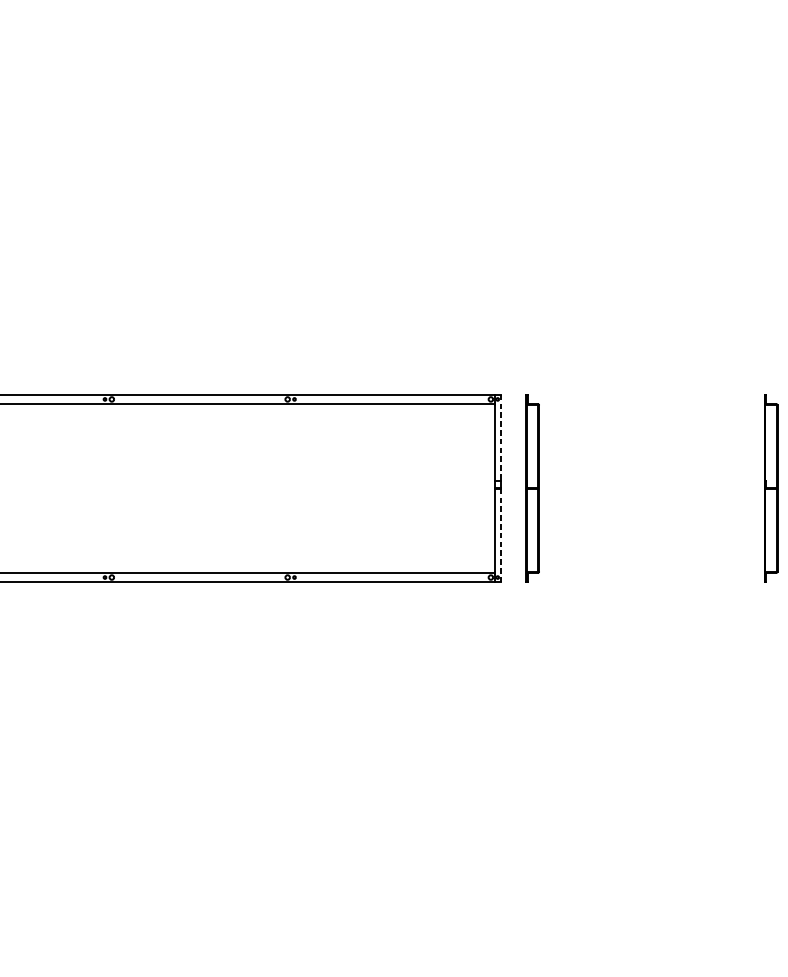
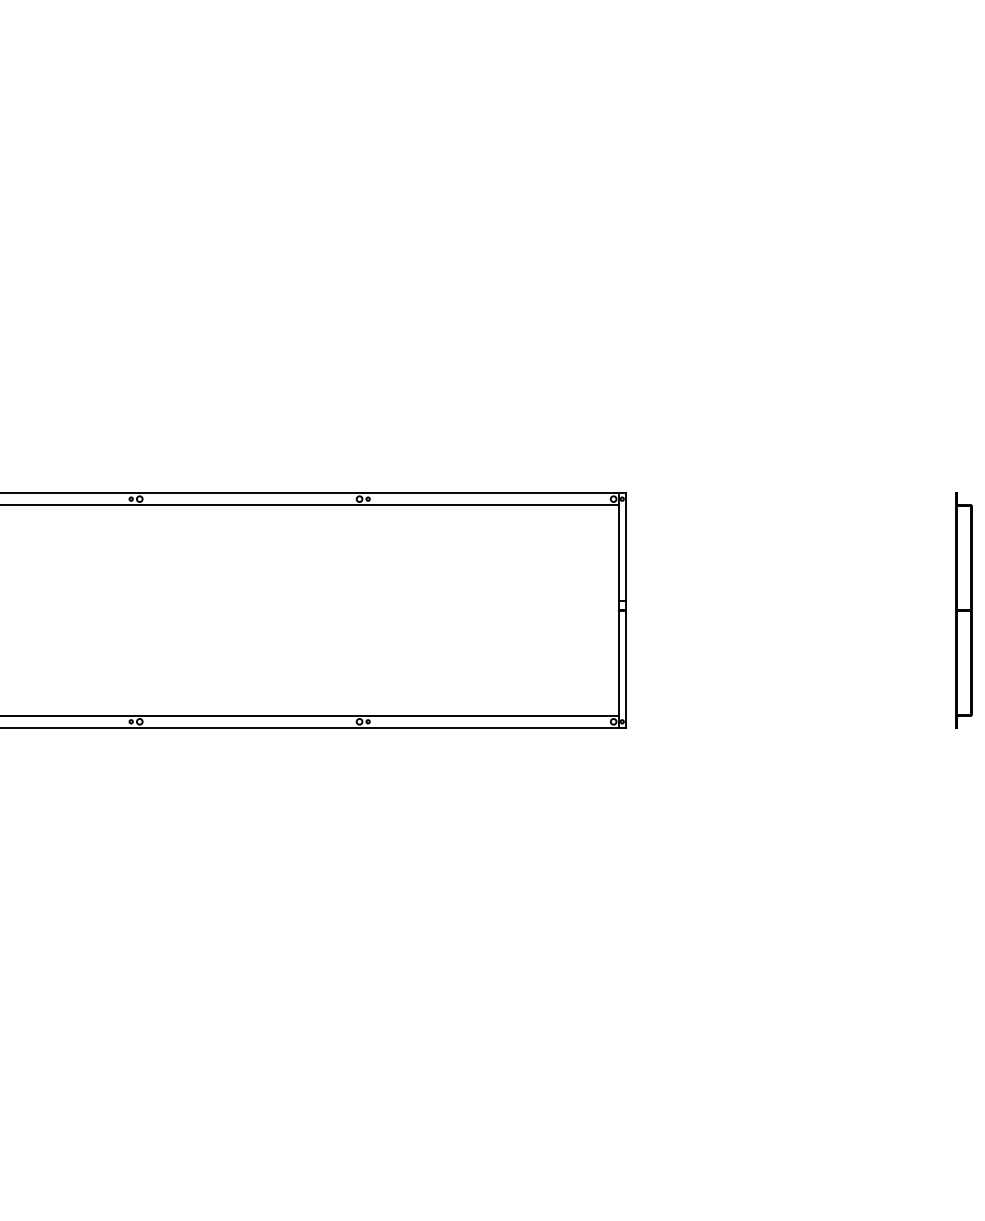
line: (500, 438) -> (625, 547), dashed -> solid
part: (532, 488) -> (665, 610), removed
line: (500, 535) -> (625, 669), dashed -> solid

